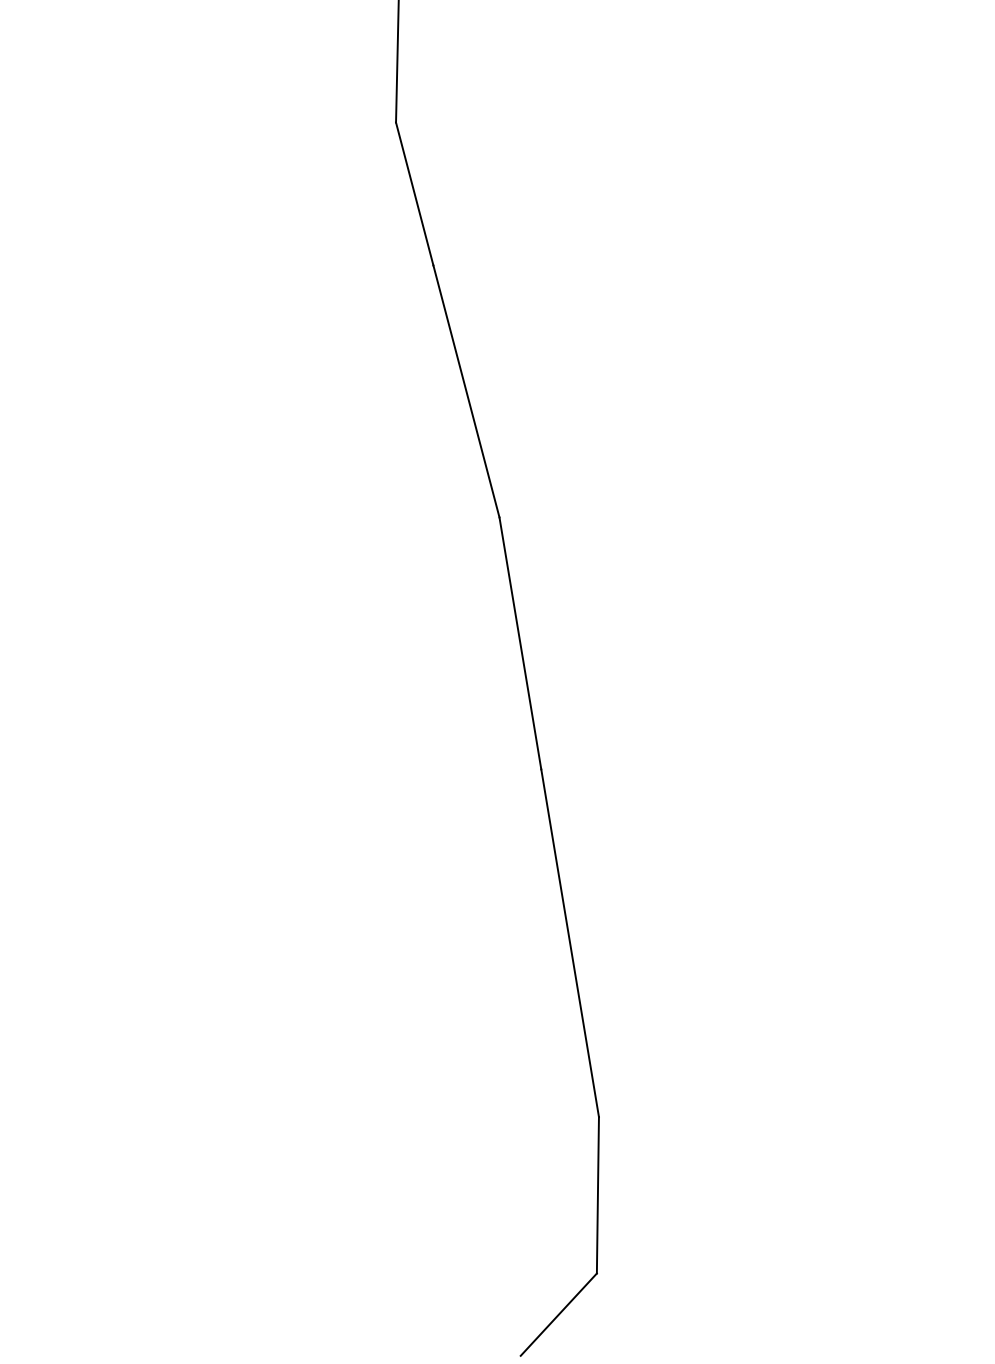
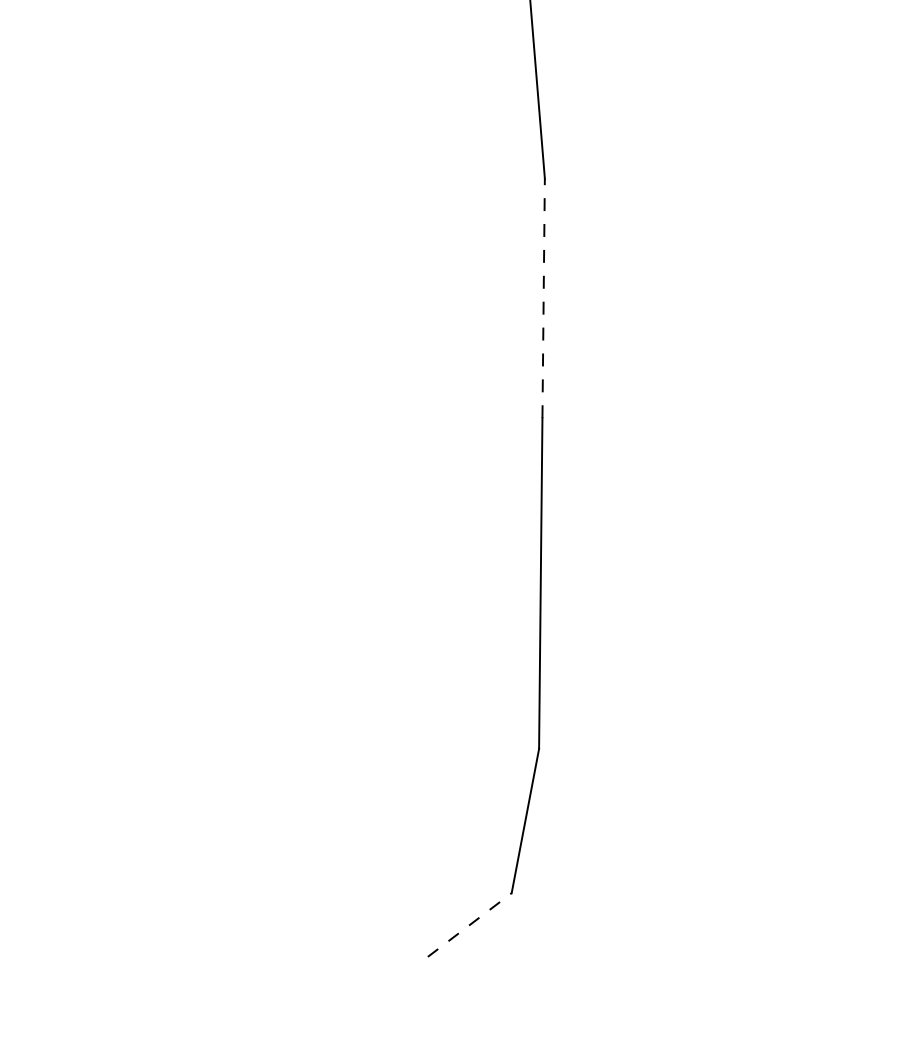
line: (520, 643) -> (543, 298), solid -> dashed
line: (559, 1314) -> (470, 924), solid -> dashed

